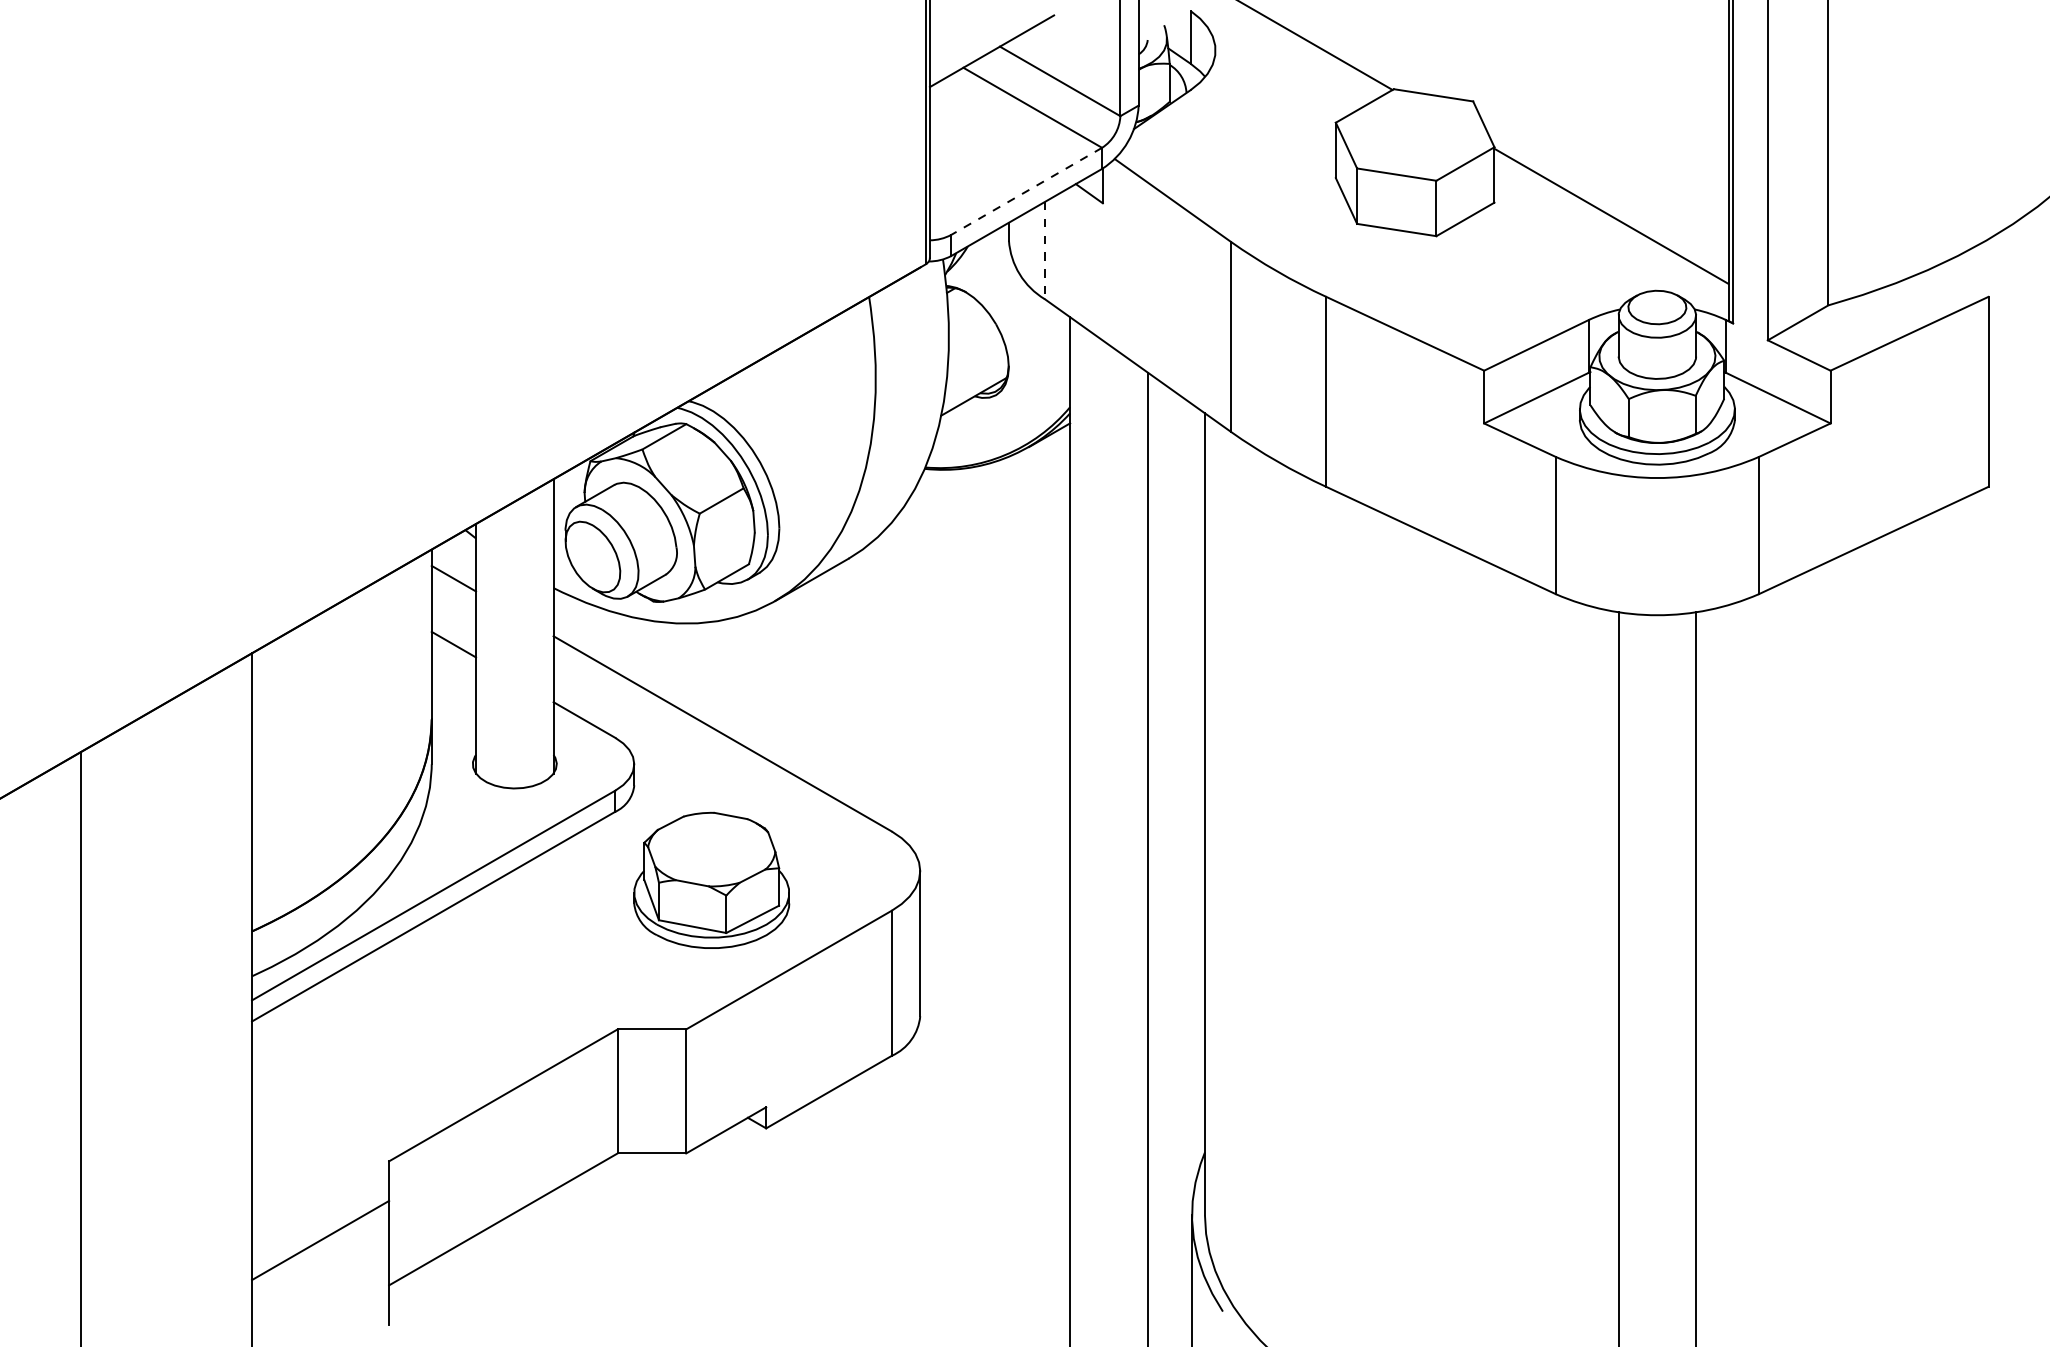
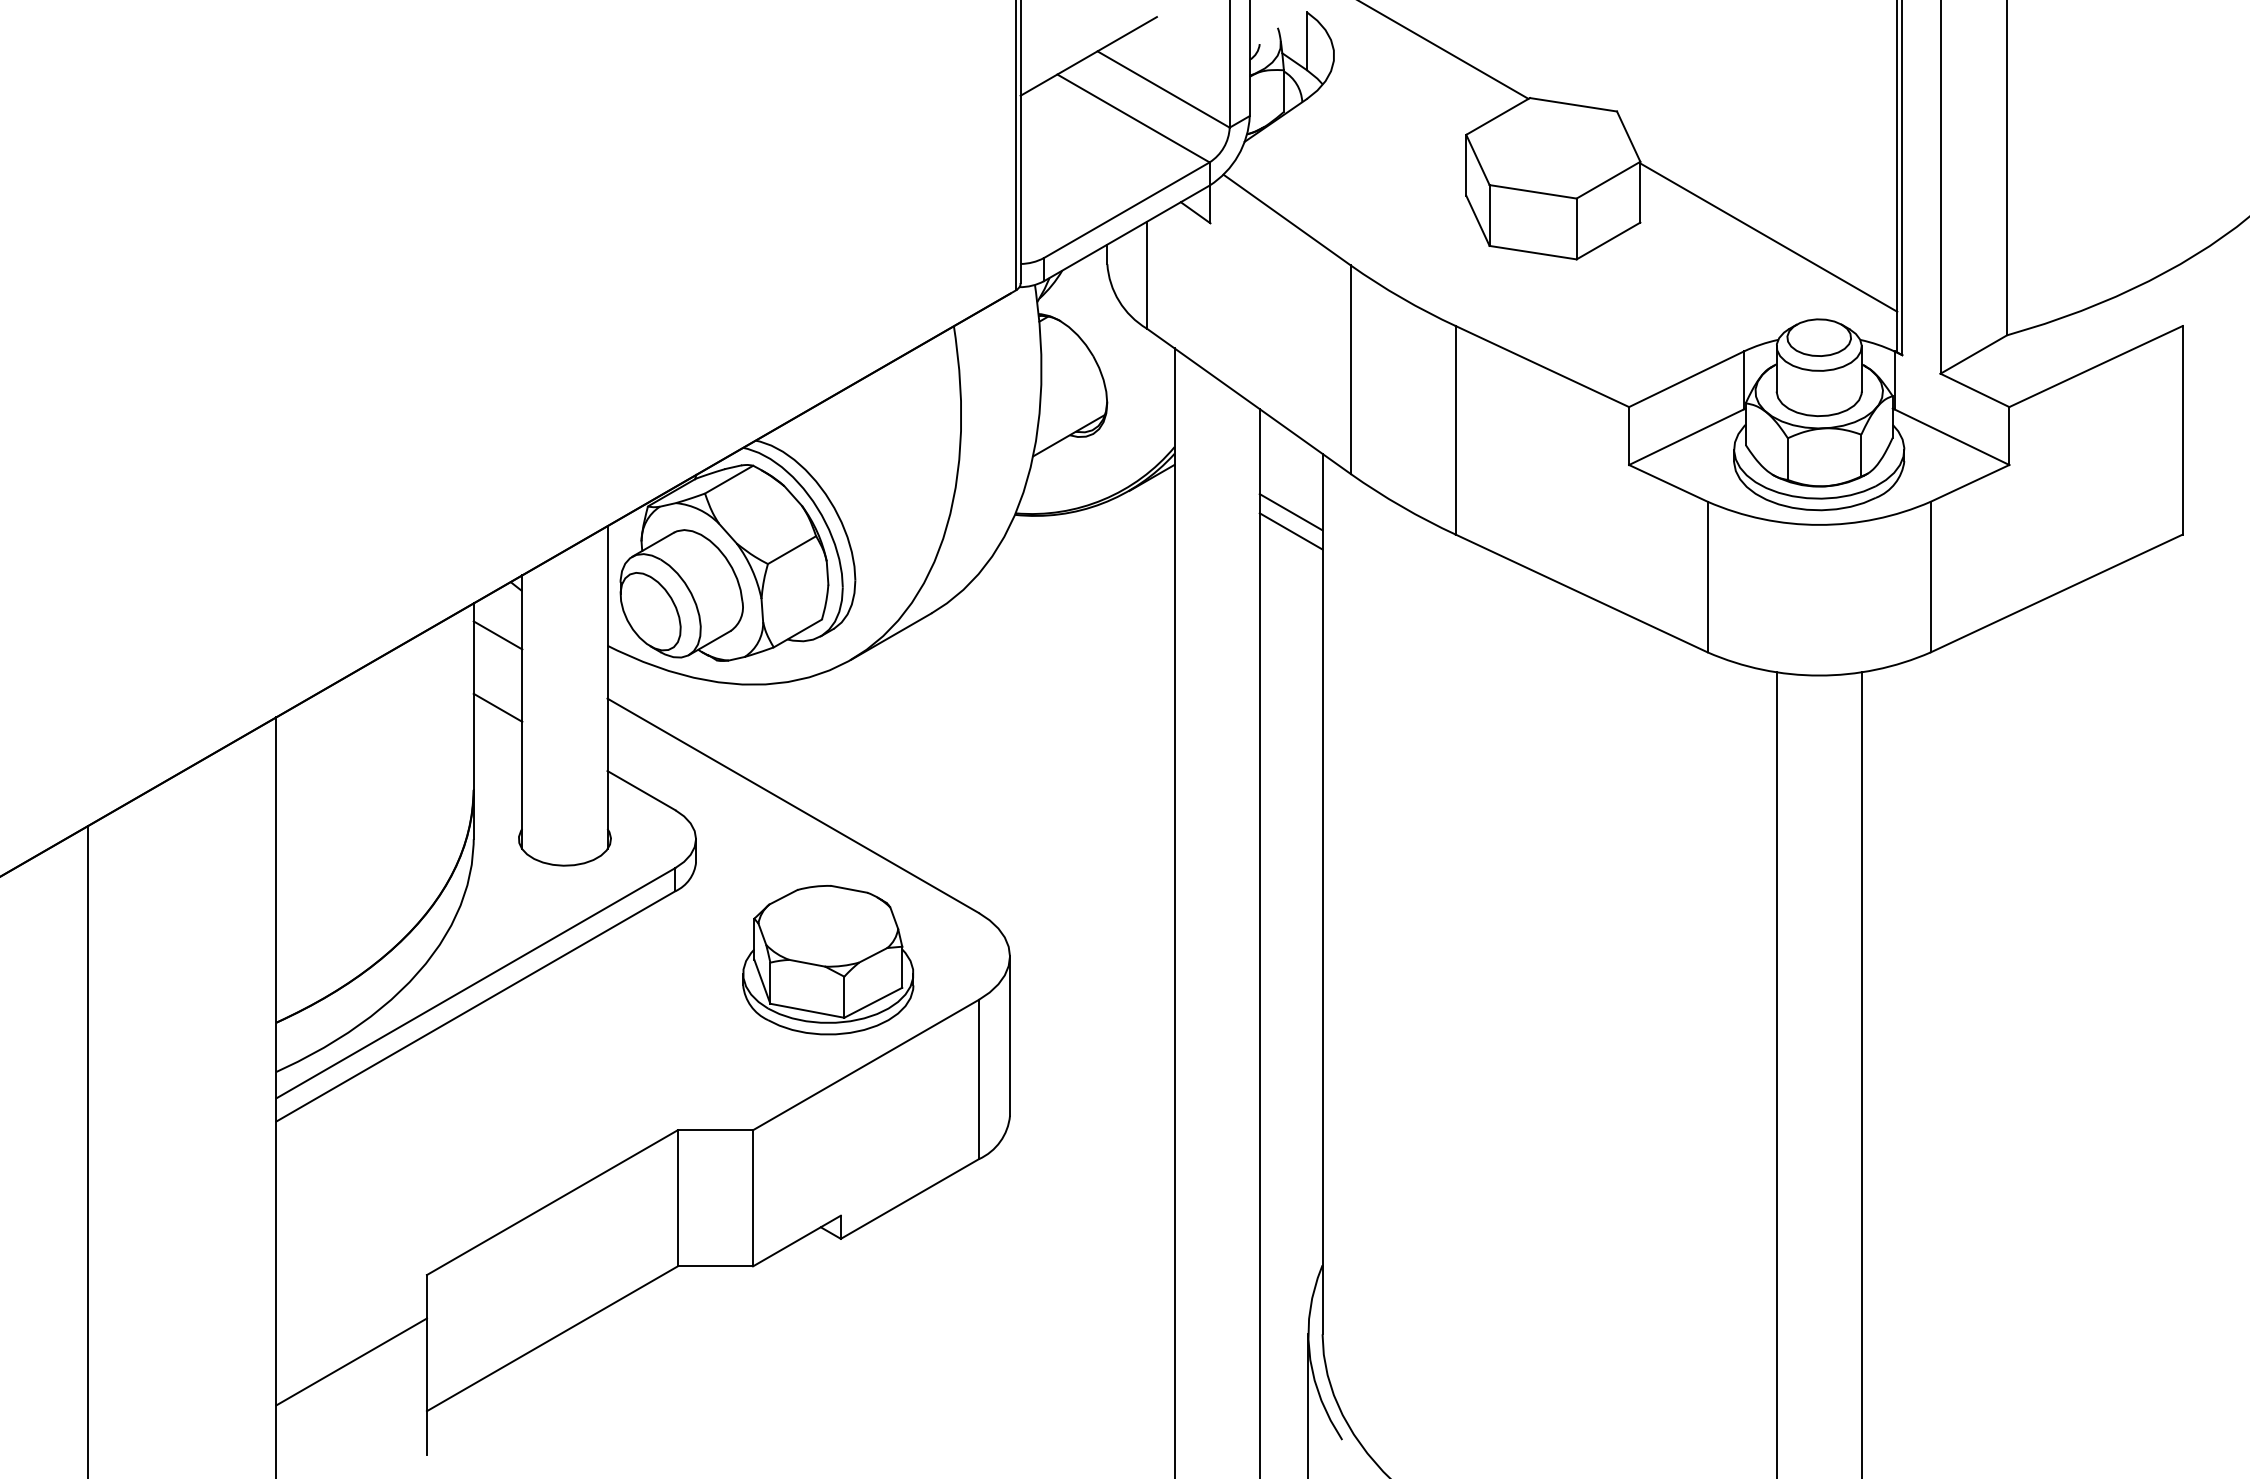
line: (1026, 191) -> (1126, 210), dashed -> solid
line: (1044, 250) -> (1146, 275), dashed -> solid
line: (1175, 465) -> (1290, 511), added
line: (1175, 483) -> (1290, 530), added
part: (711, 879) -> (828, 959), moved

